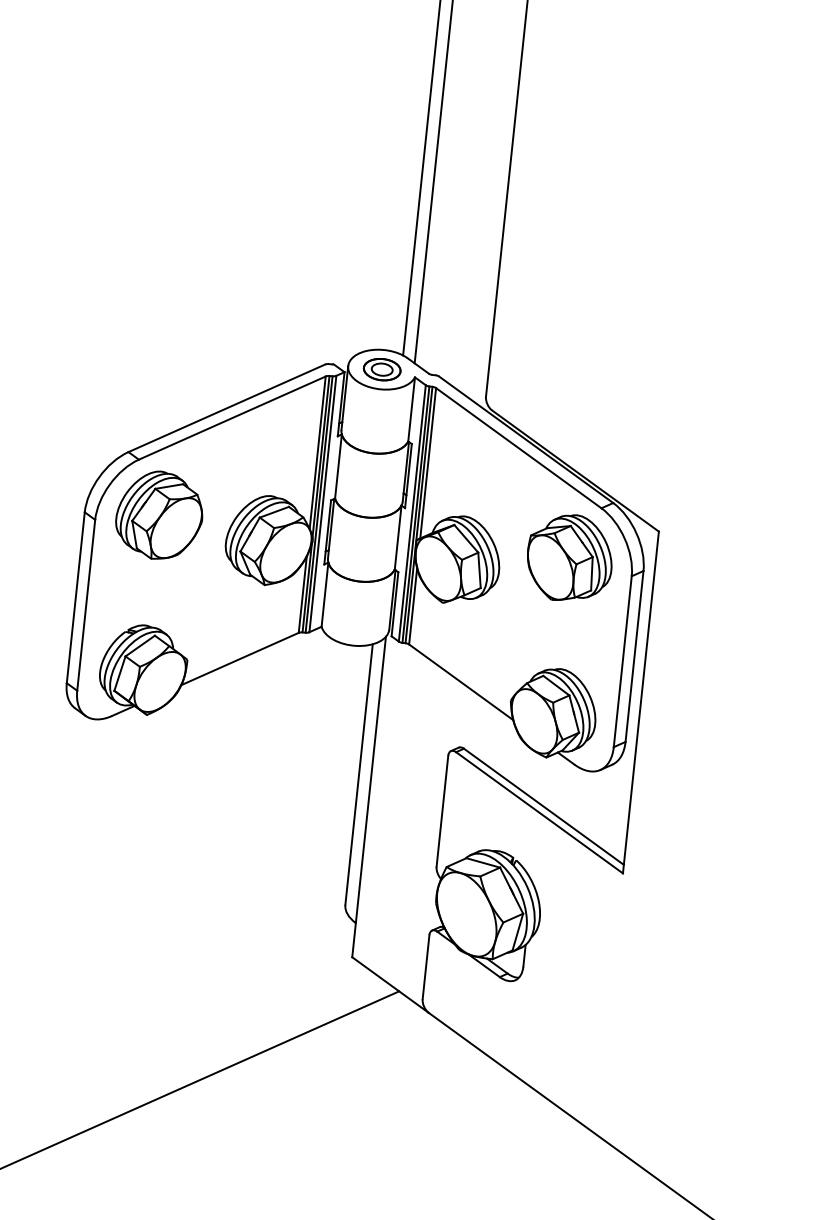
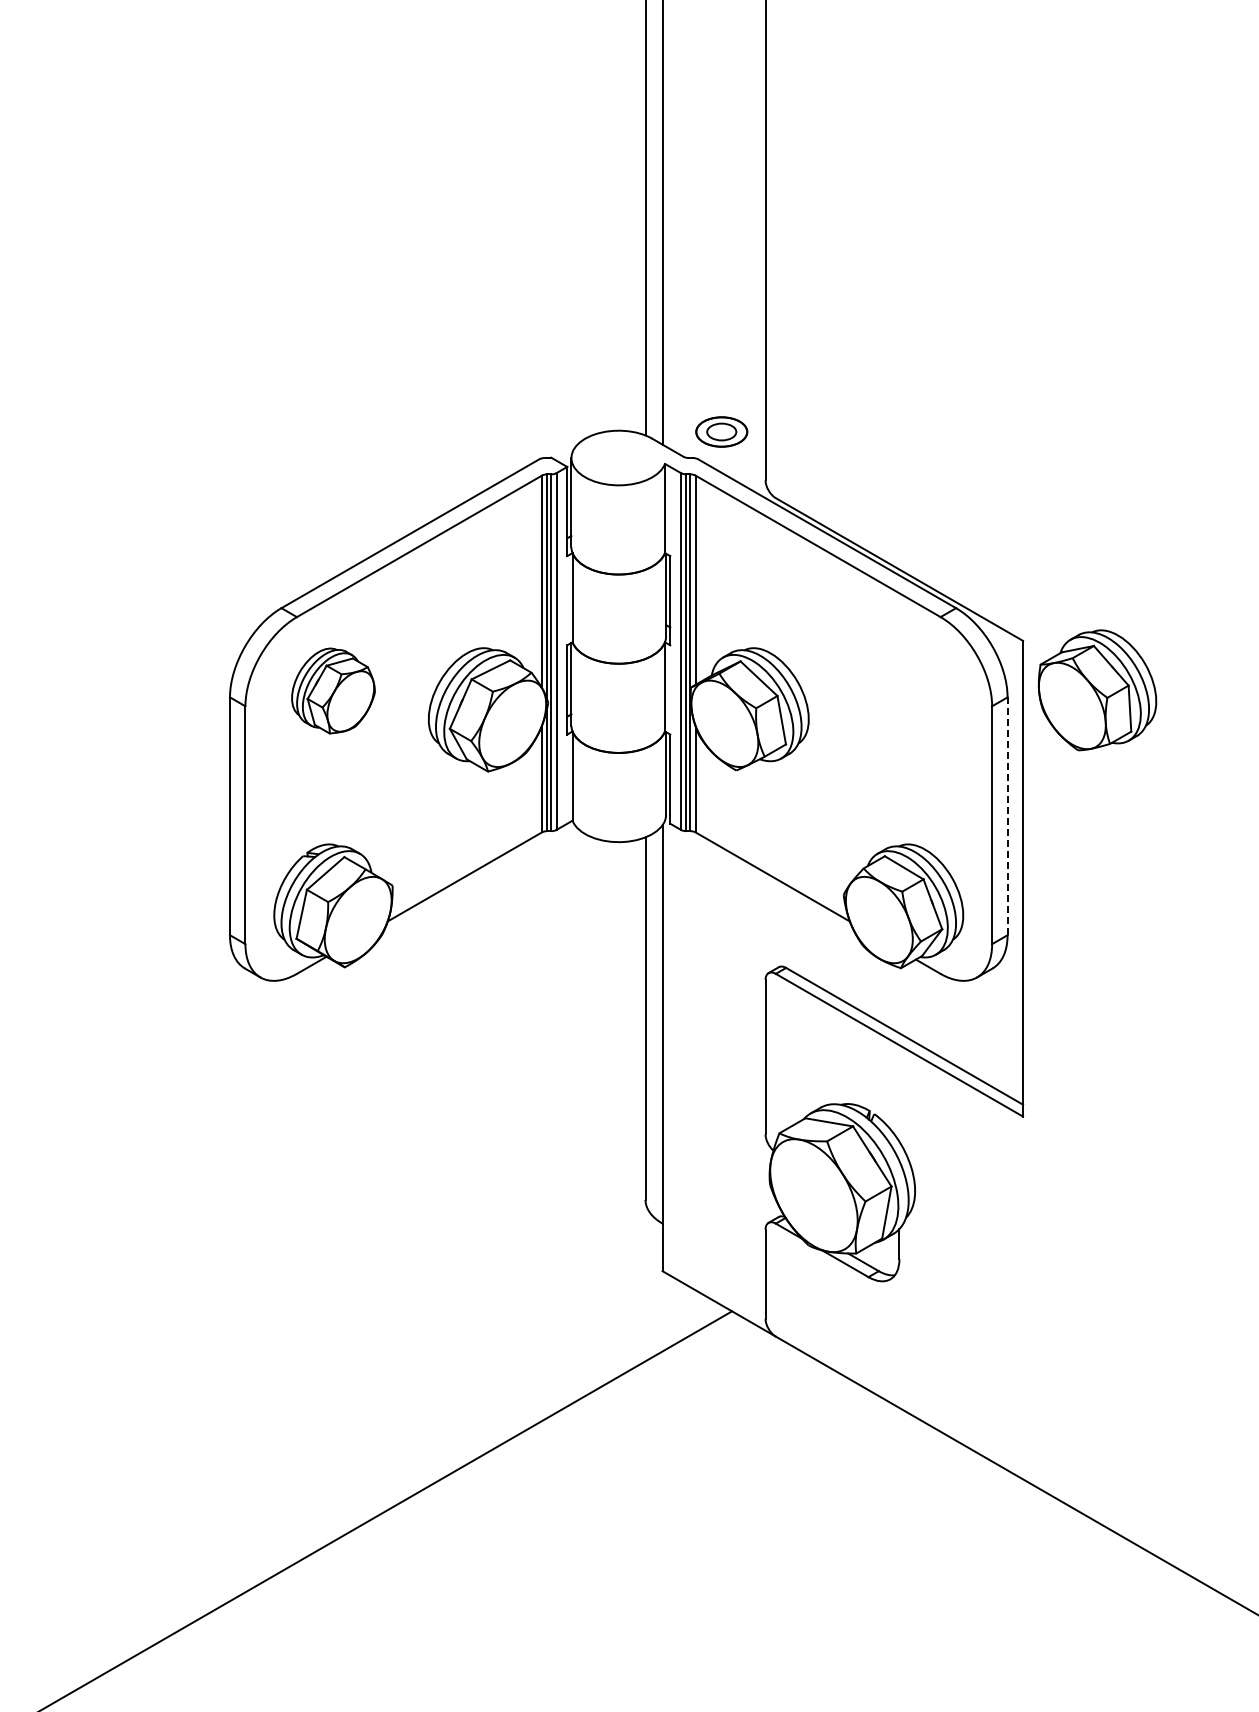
part: (382, 369) -> (721, 431), moved
part: (159, 515) -> (333, 690), size x0.7
part: (569, 558) -> (1097, 690), moved
line: (634, 656) -> (1007, 816), solid -> dashed

